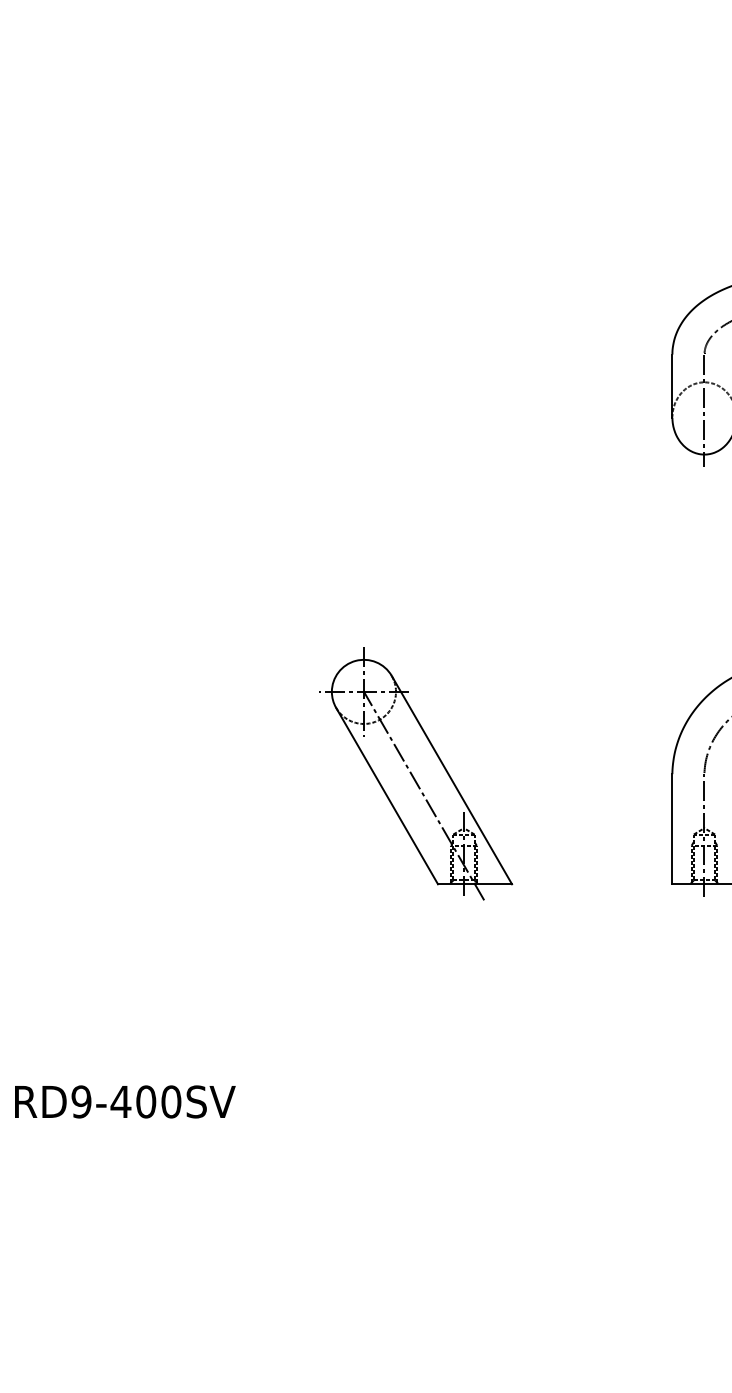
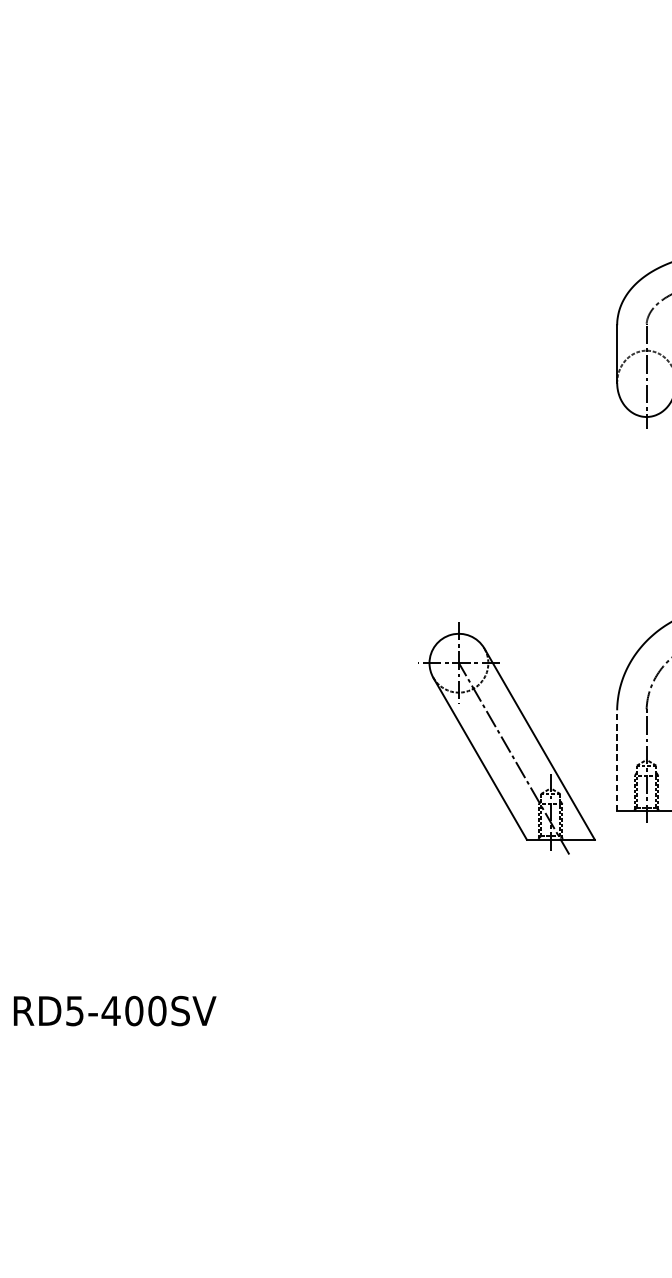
part: (416, 773) -> (507, 738), moved
line: (672, 828) -> (617, 760), solid -> dashed
text: (81, 1101) -> (74, 1010), RD9-400SV -> RD5-400SV

